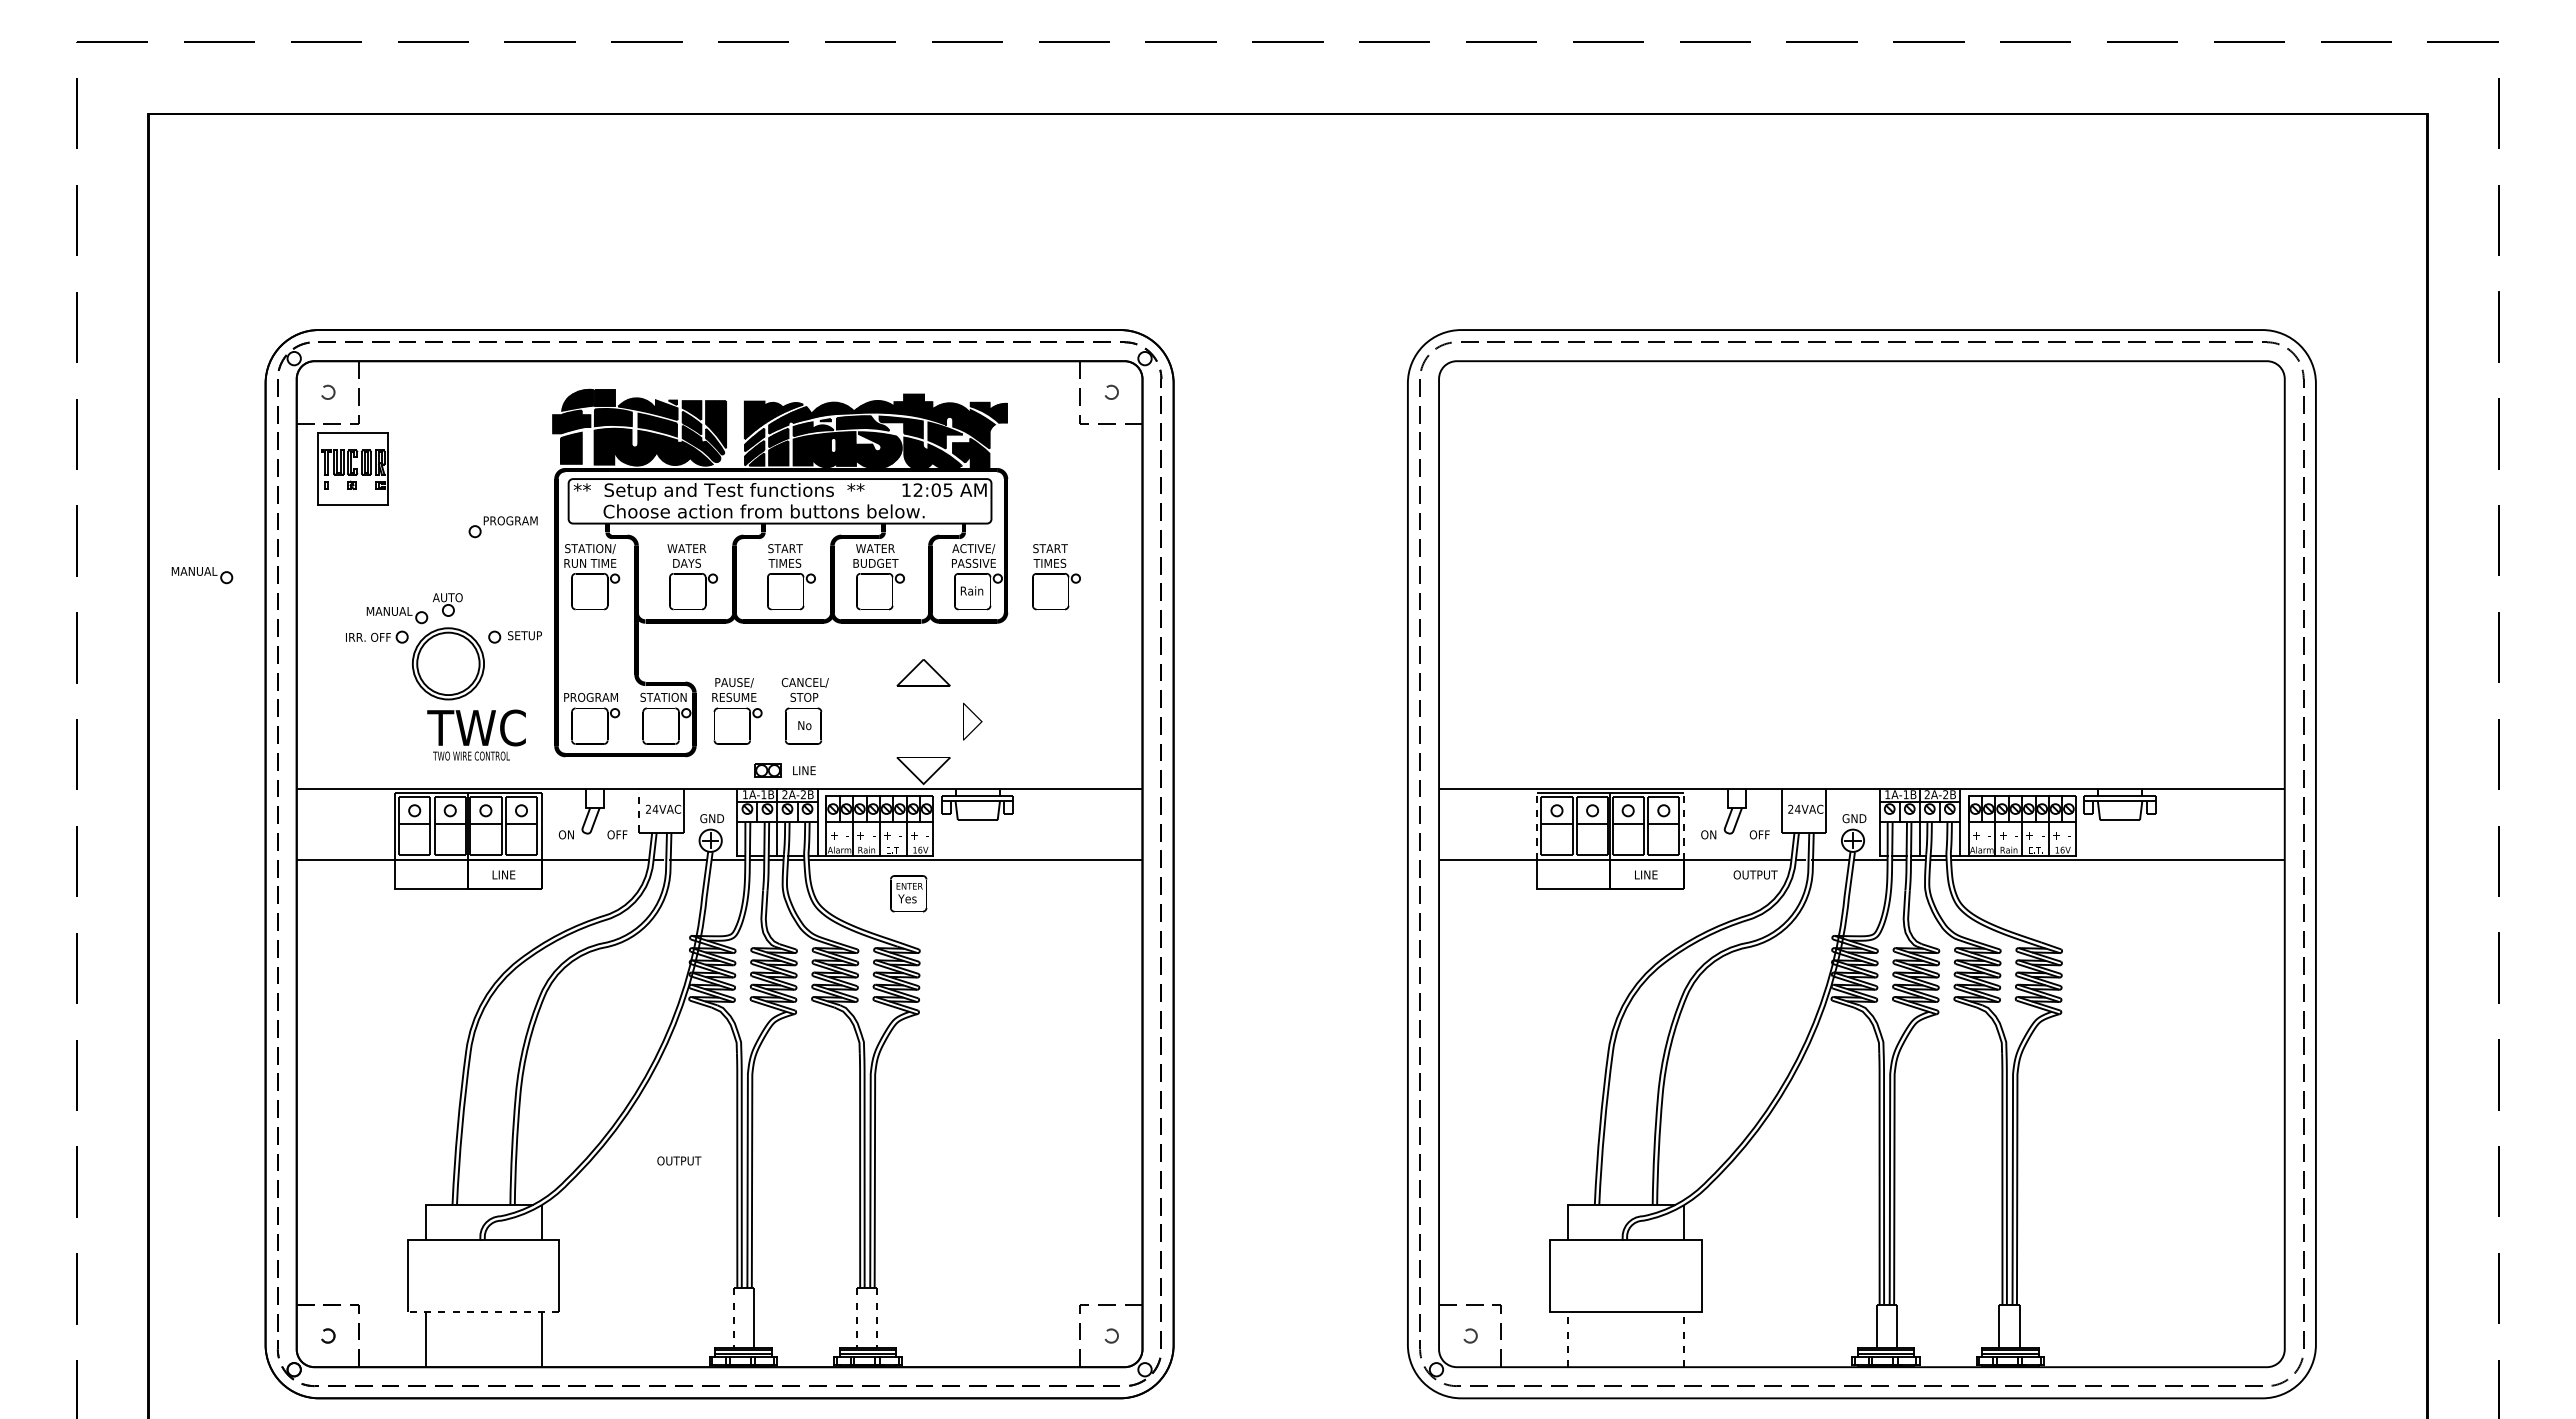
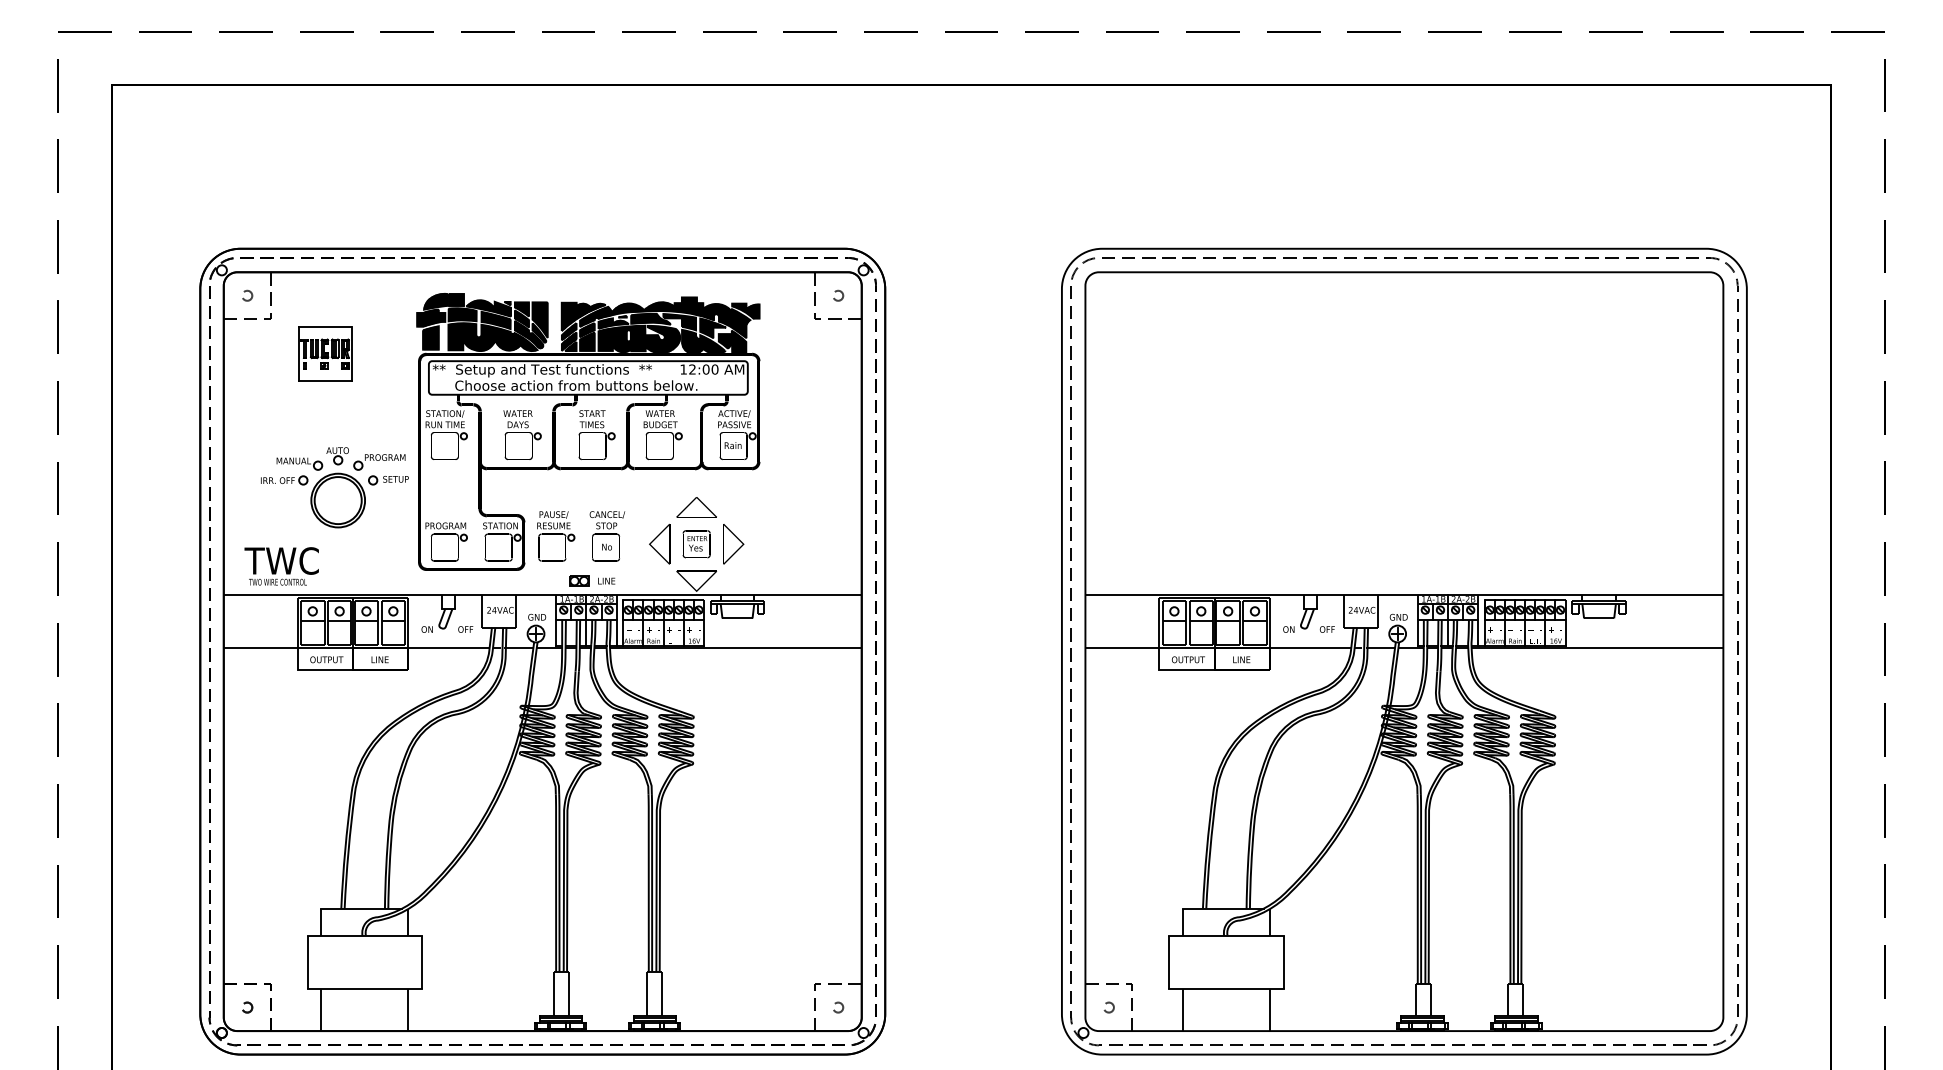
part: (352, 468) -> (324, 353), moved
text: (947, 490) -> (714, 369), 12:05 -> 12:00
part: (502, 527) -> (378, 462), moved
part: (202, 575) -> (152, 433), removed
part: (1056, 577) -> (796, 435), removed
part: (874, 721) -> (659, 544), added
part: (972, 721) -> (733, 544), size x1.43
text: (476, 734) -> (281, 565), moved
line: (639, 810) -> (482, 611), dashed -> solid
line: (1536, 825) -> (1158, 622), dashed -> solid
line: (1683, 825) -> (1269, 622), dashed -> solid
text: (1755, 874) -> (1188, 659), moved
text: (908, 893) -> (696, 544), moved
text: (679, 1160) -> (326, 659), moved
line: (483, 1311) -> (364, 989), dashed -> solid
line: (734, 1318) -> (553, 994), dashed -> solid
line: (857, 1318) -> (646, 994), dashed -> solid
line: (877, 1318) -> (661, 994), dashed -> solid
line: (1568, 1339) -> (1183, 1010), dashed -> solid
line: (1683, 1339) -> (1269, 1010), dashed -> solid

